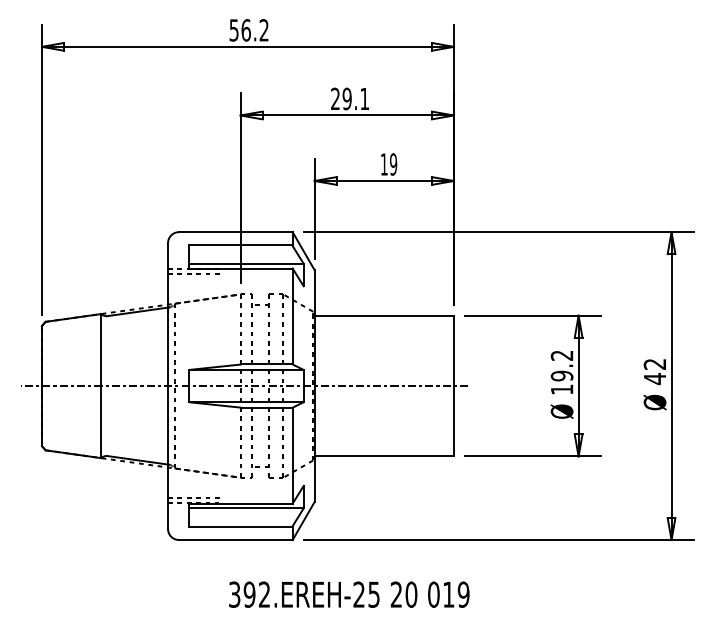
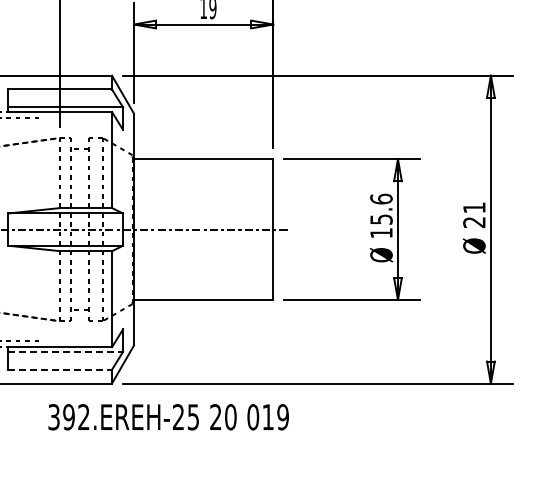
text: (561, 365) -> (380, 209), 19.2 -> 15.6
text: (654, 372) -> (473, 216), 42 -> 21
line: (246, 508) -> (65, 352), solid -> dashed
line: (240, 526) -> (59, 370), solid -> dashed
text: (349, 594) -> (168, 417), moved

